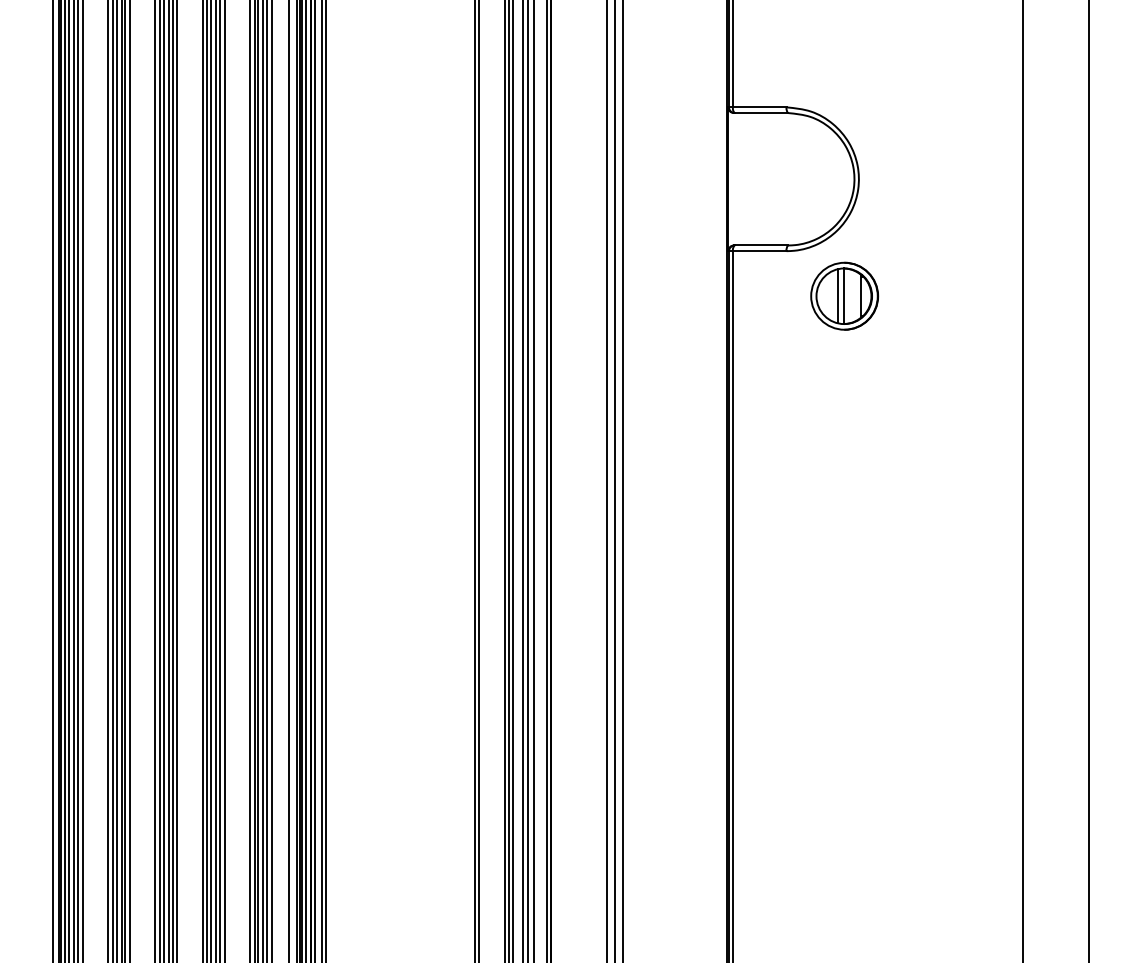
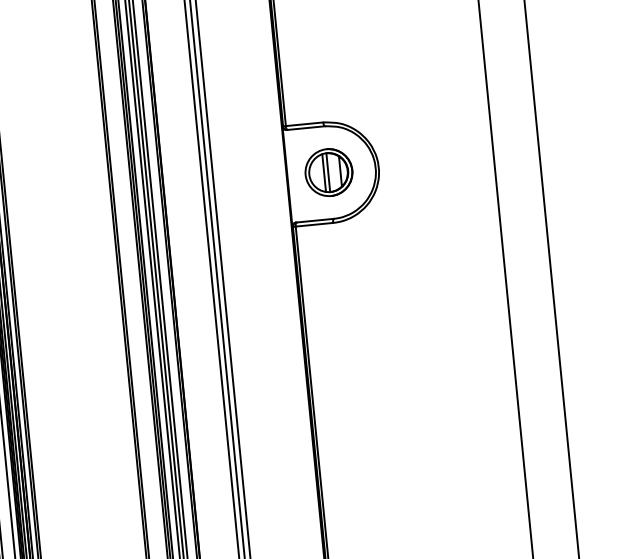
part: (844, 295) -> (328, 172), moved

